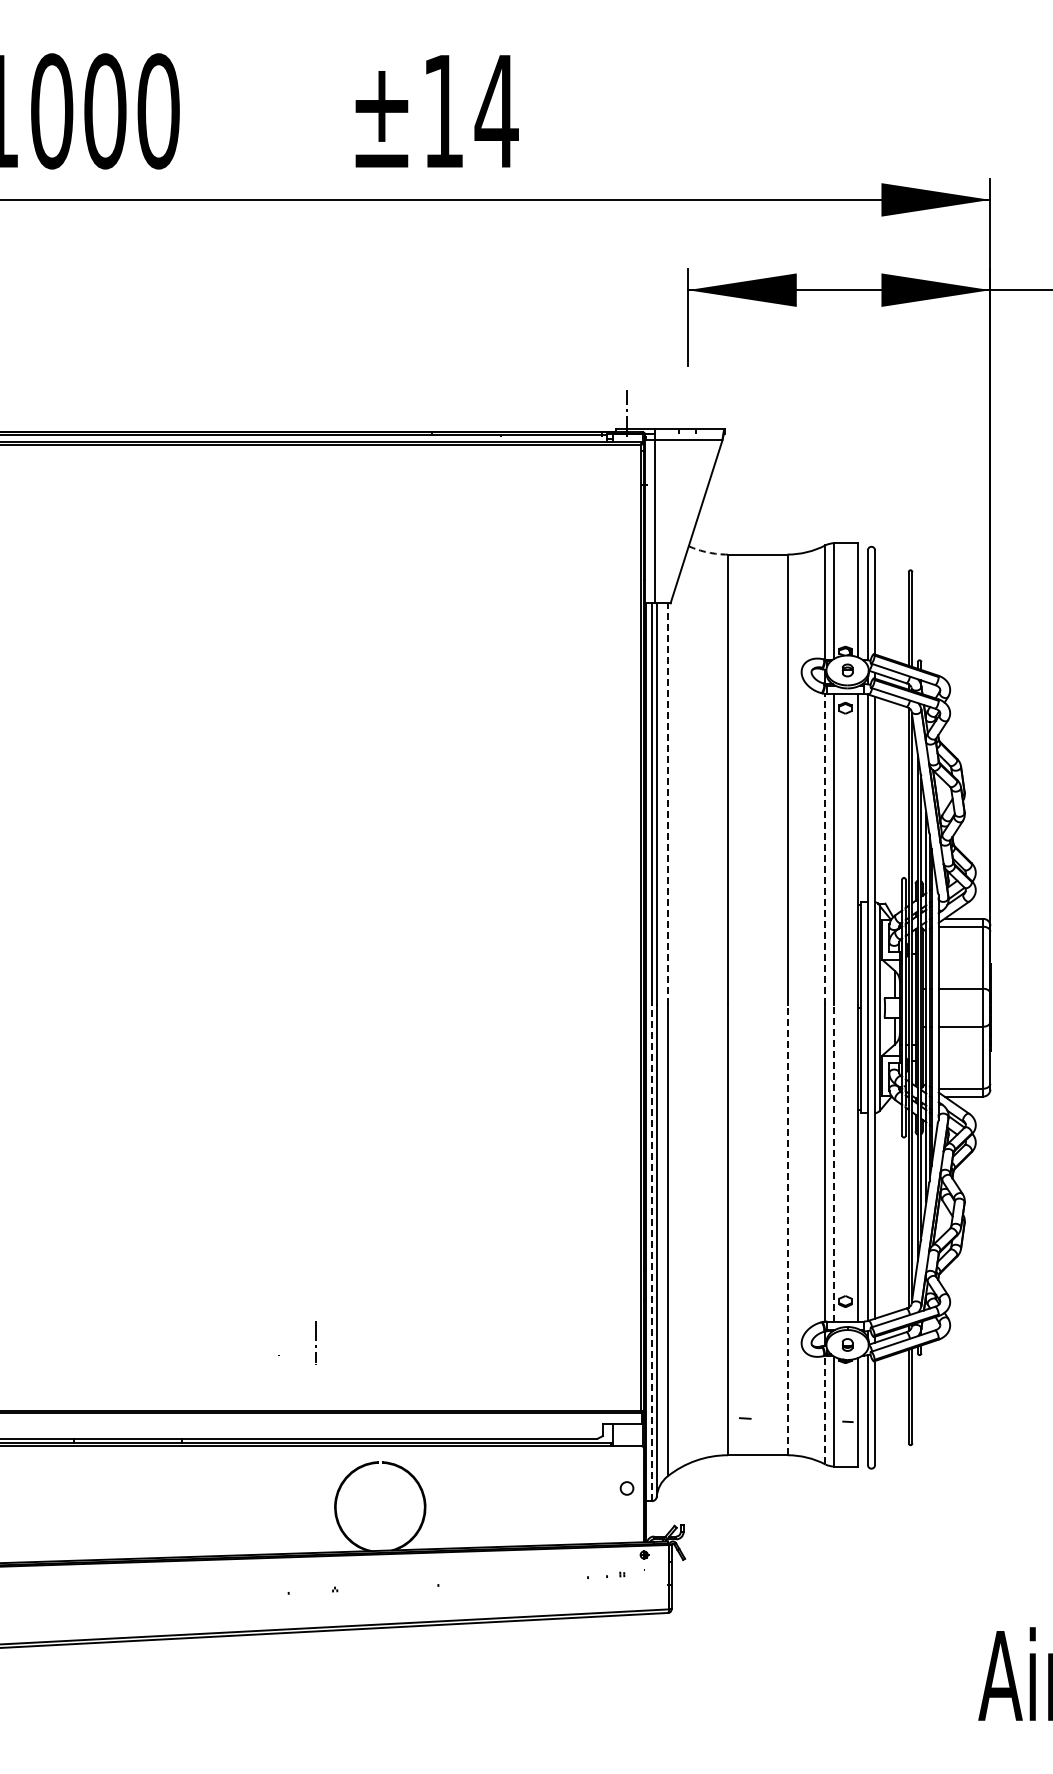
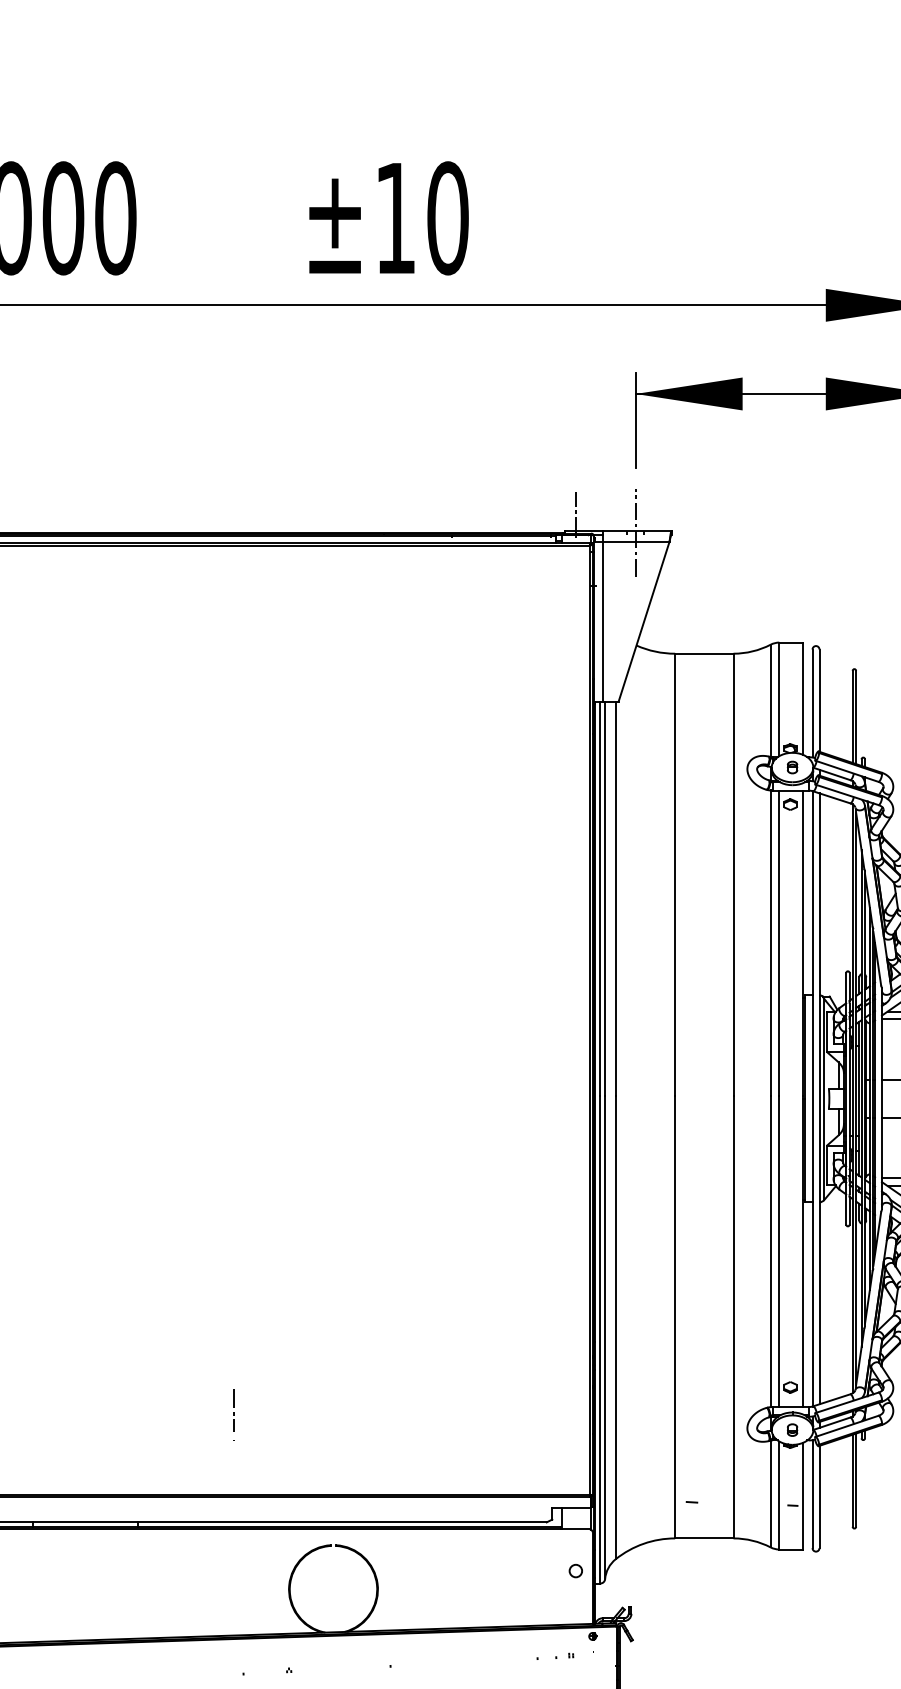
text: (496, 111) -> (447, 218), ±14 -> ±10
line: (687, 431) -> (635, 532), added
arc: (707, 552) -> (654, 651), dashed -> solid
line: (667, 804) -> (615, 899), dashed -> solid
line: (825, 849) -> (770, 943), dashed -> solid
line: (834, 1162) -> (779, 1250), dashed -> solid
line: (787, 1229) -> (733, 1316), dashed -> solid
line: (651, 1252) -> (599, 1339), dashed -> solid
line: (315, 1340) -> (233, 1408), moved
line: (825, 1409) -> (770, 1493), dashed -> solid

